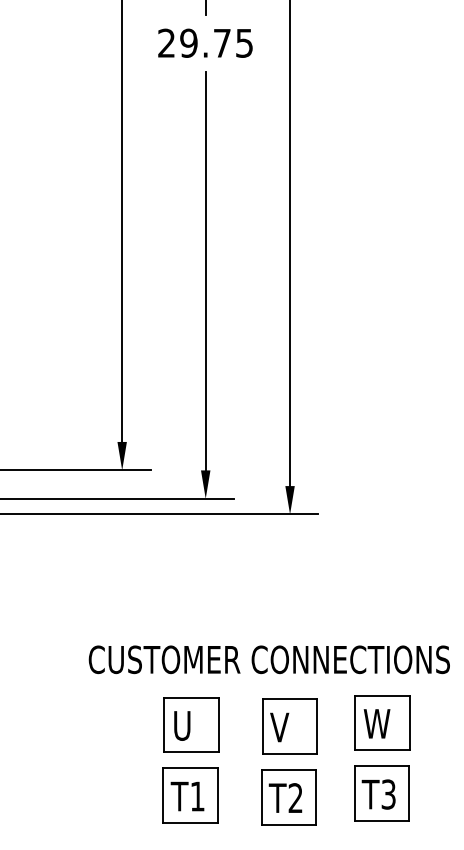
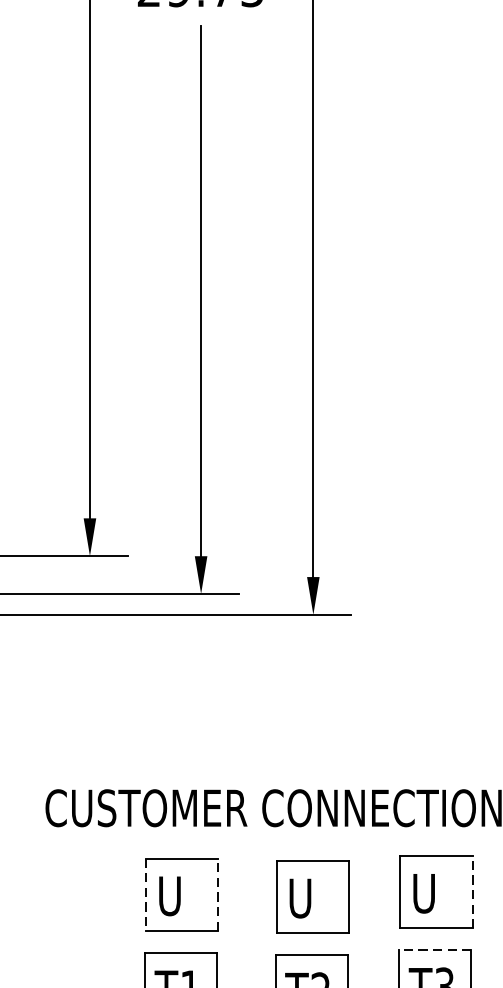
line: (409, 722) -> (472, 891), solid -> dashed
line: (218, 724) -> (218, 894), solid -> dashed
text: (376, 724) -> (428, 894), W -> U
line: (164, 725) -> (146, 895), solid -> dashed
text: (279, 727) -> (299, 898), V -> U
line: (381, 766) -> (435, 950), solid -> dashed

